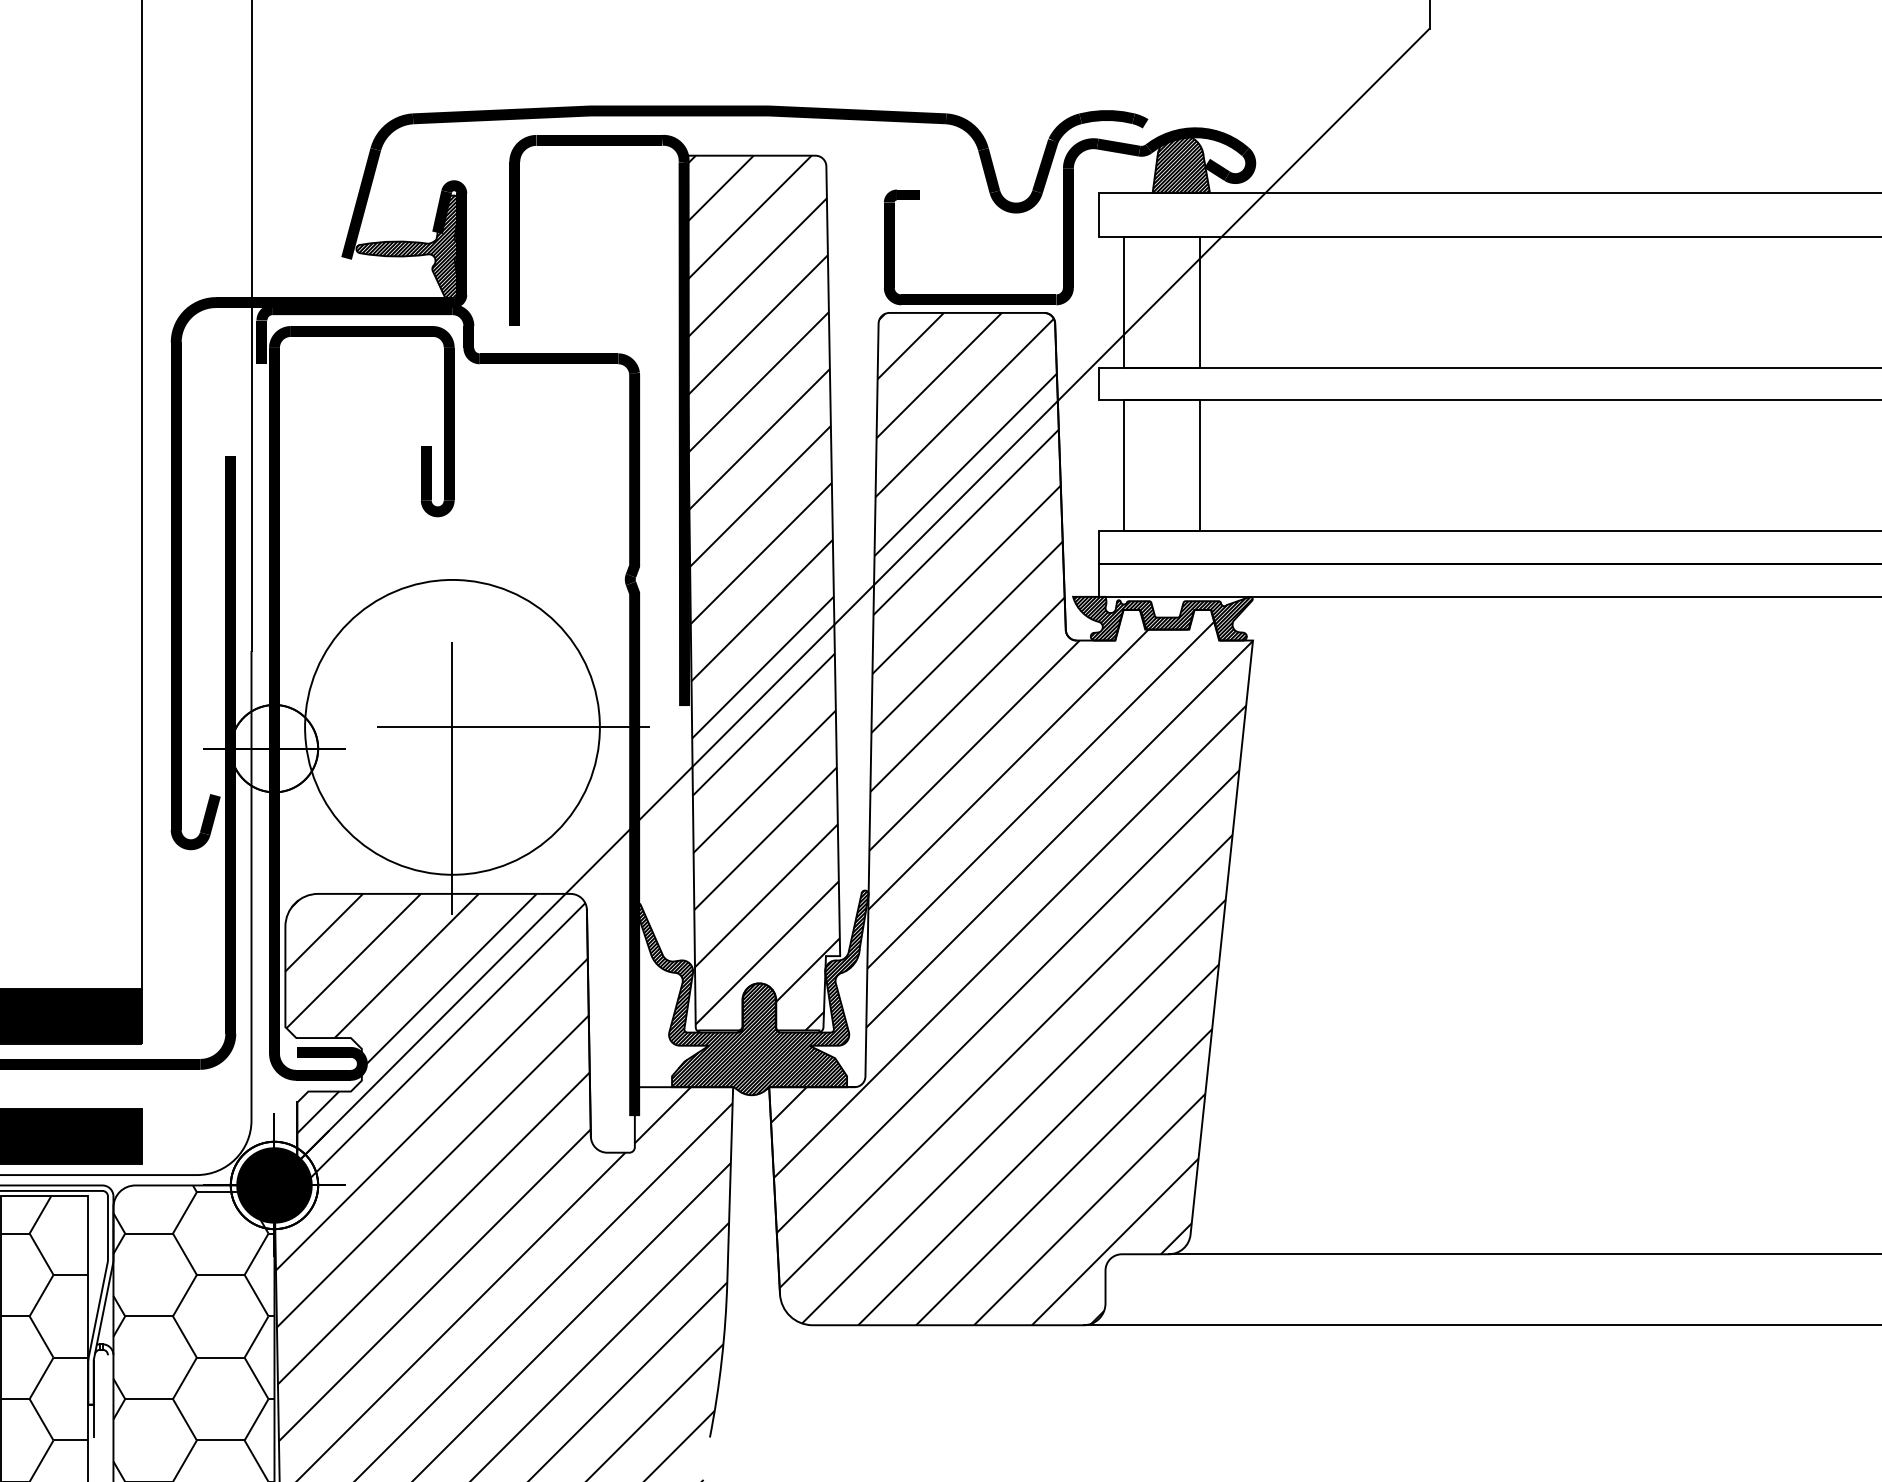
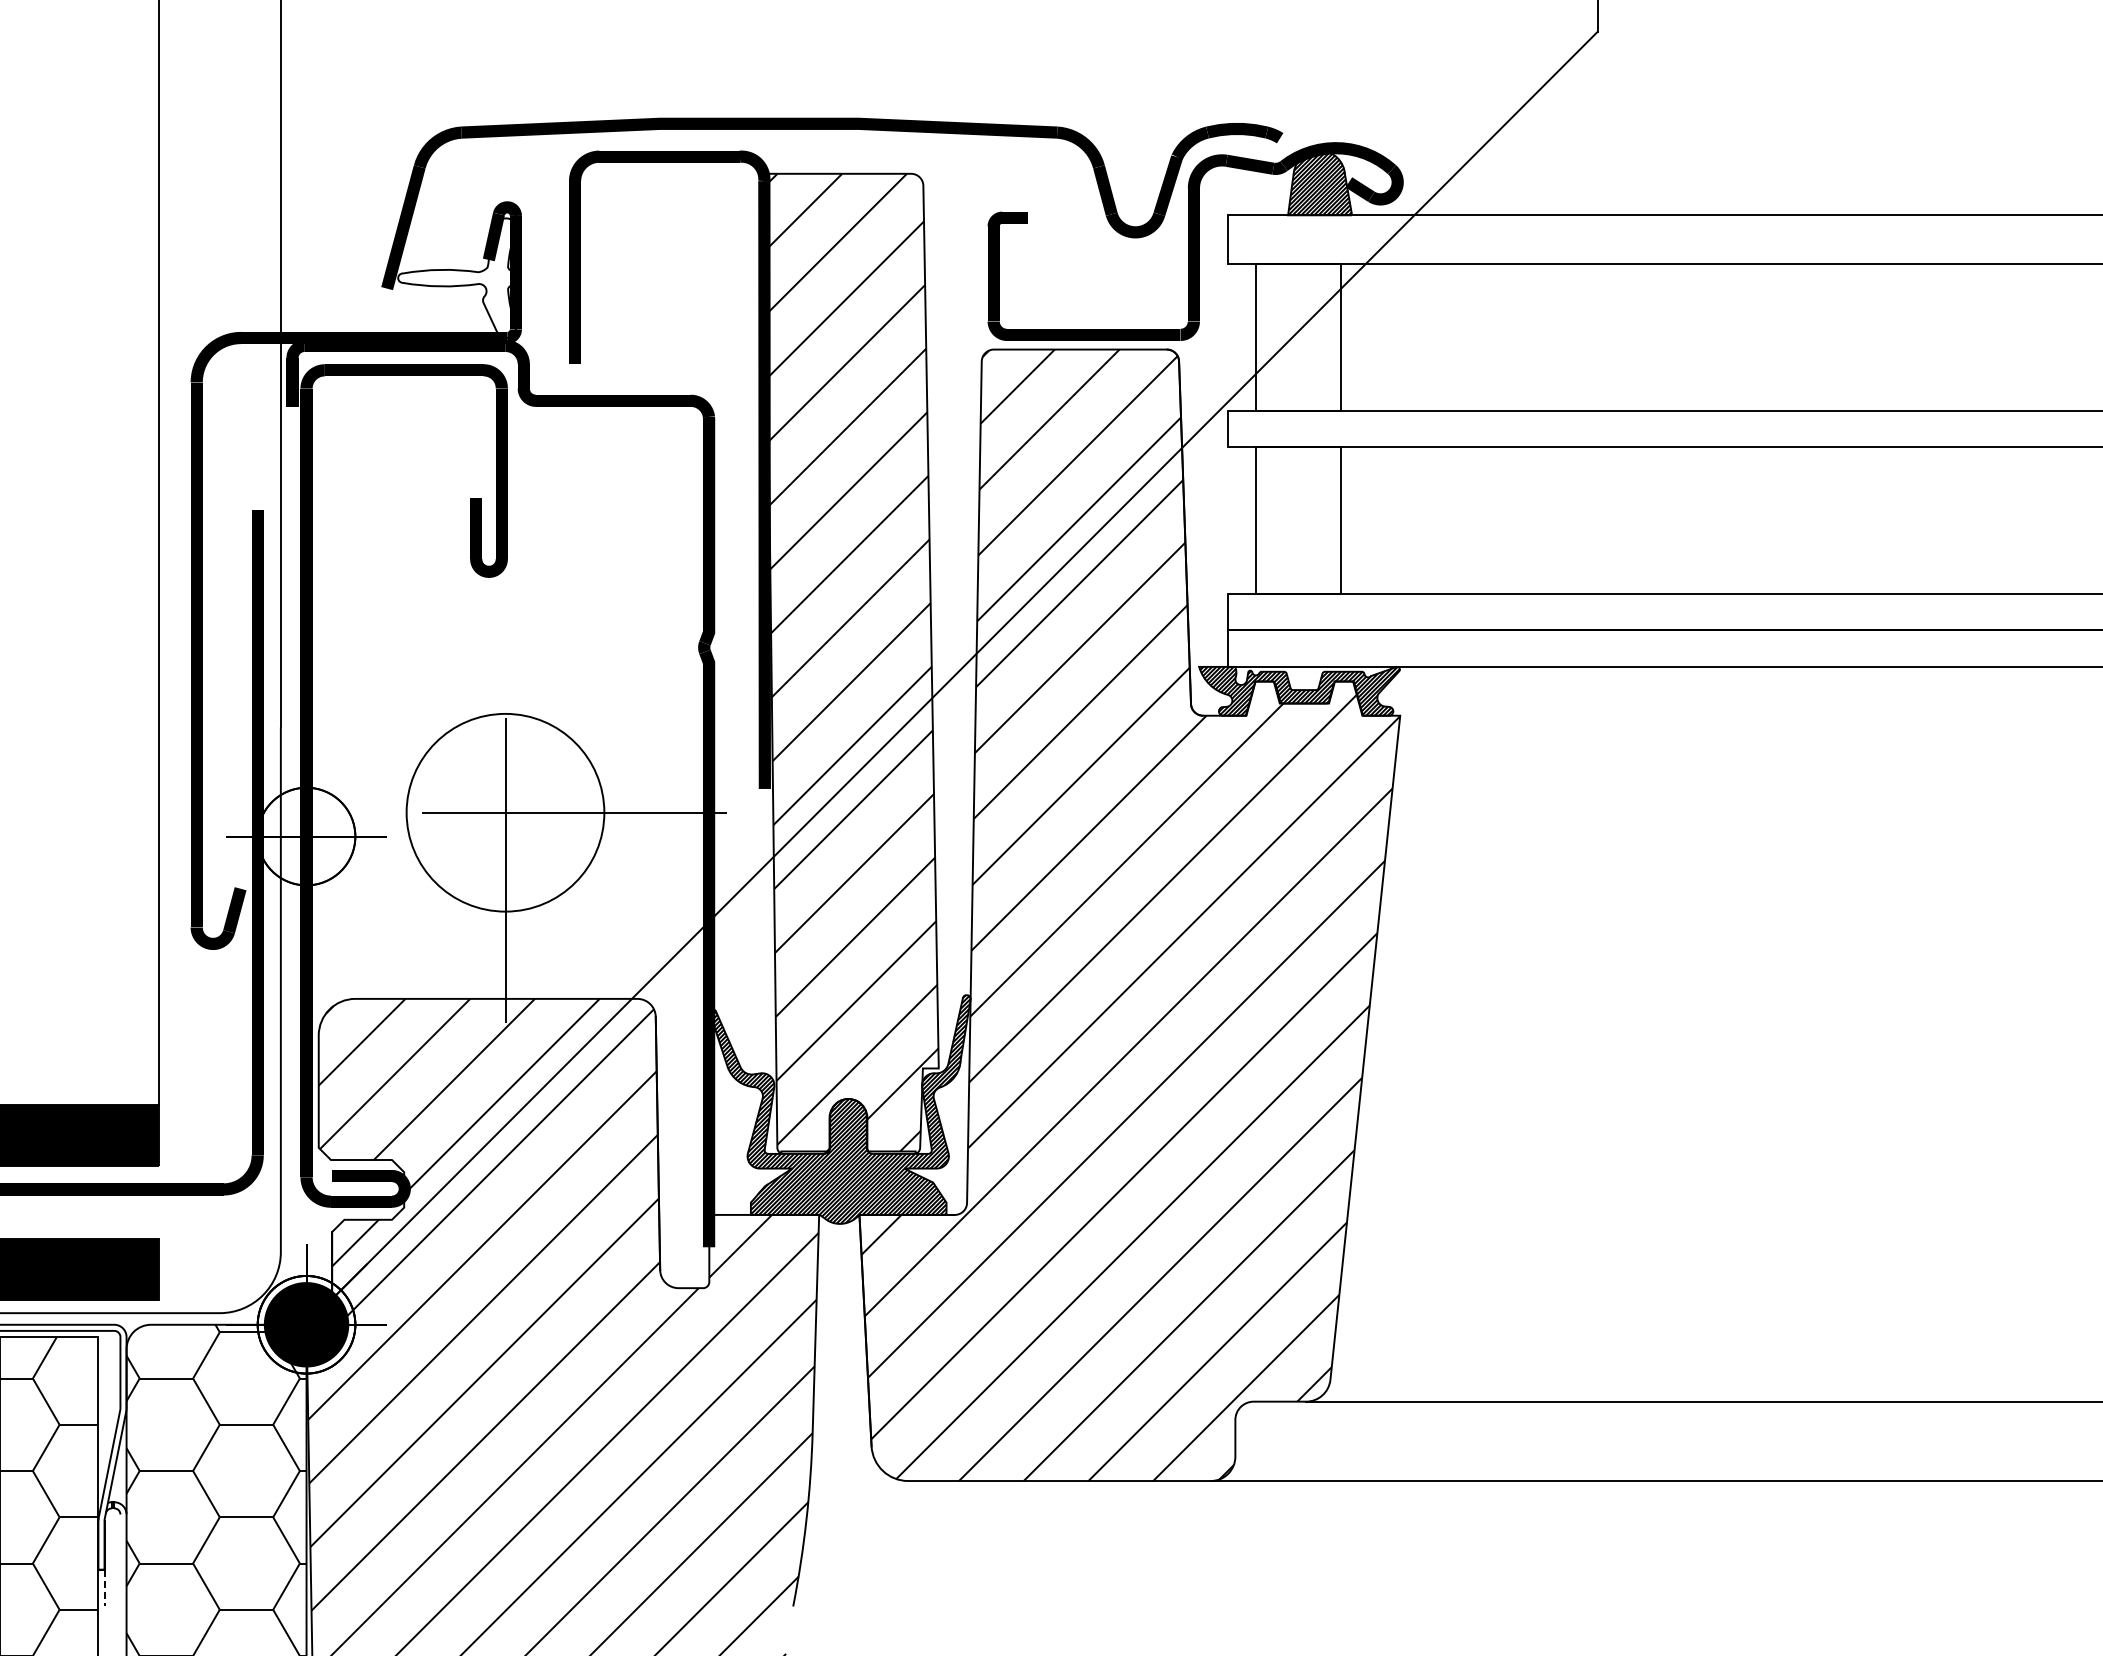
hatch: (408, 248) -> (456, 277), removed
circle: (452, 727) -> (505, 812), size x0.6
line: (93, 1421) -> (104, 1588), solid -> dashed

